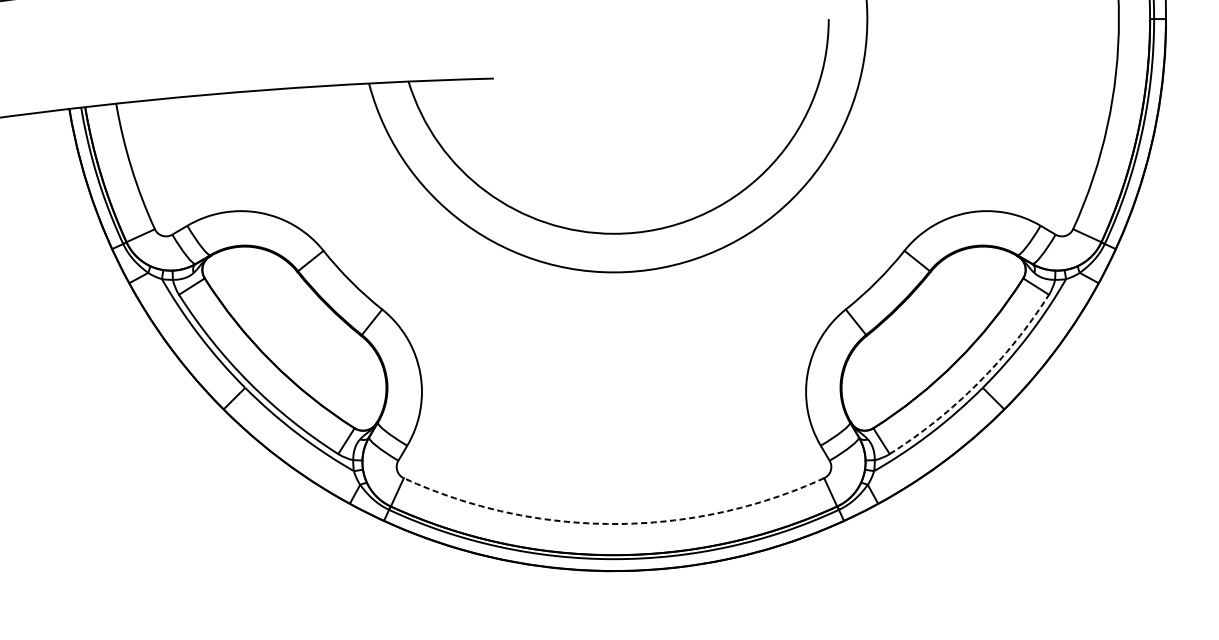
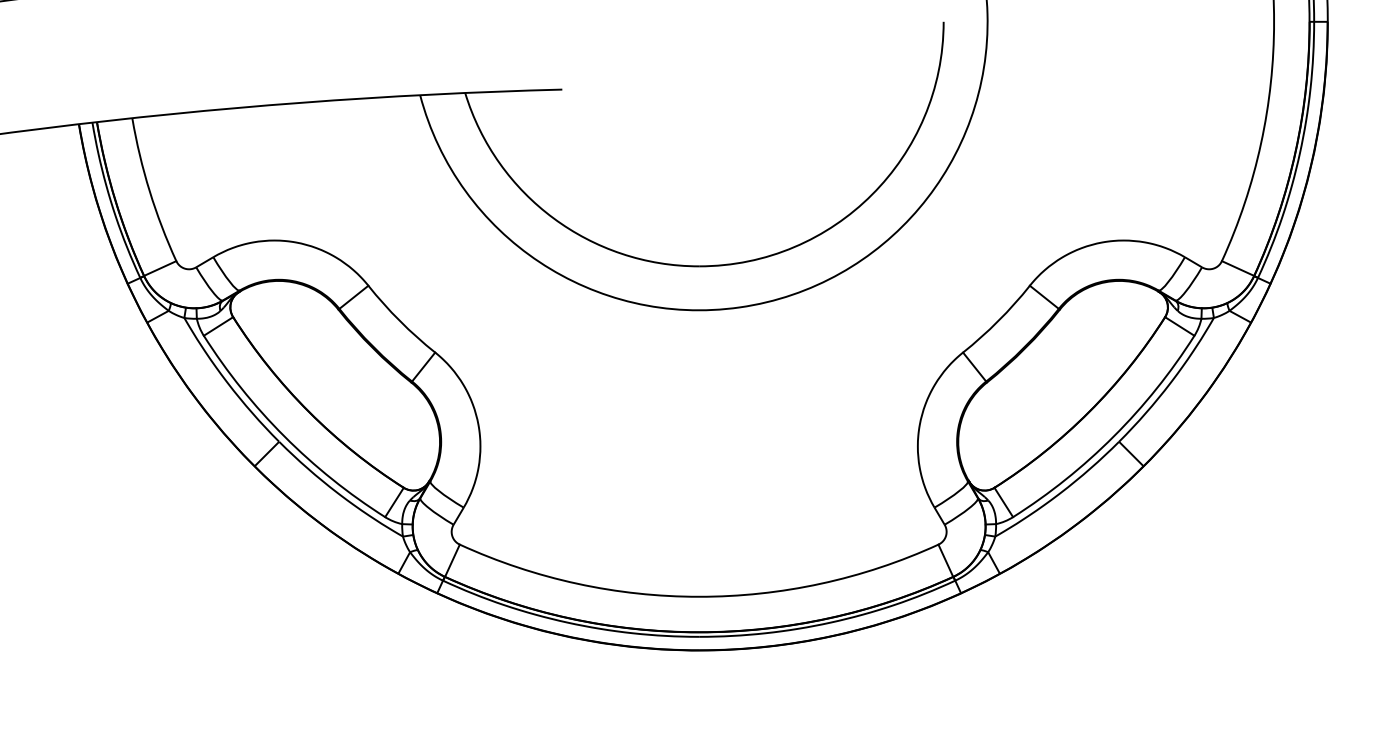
arc: (977, 383) -> (1113, 436), dashed -> solid
arc: (614, 523) -> (699, 596), dashed -> solid

